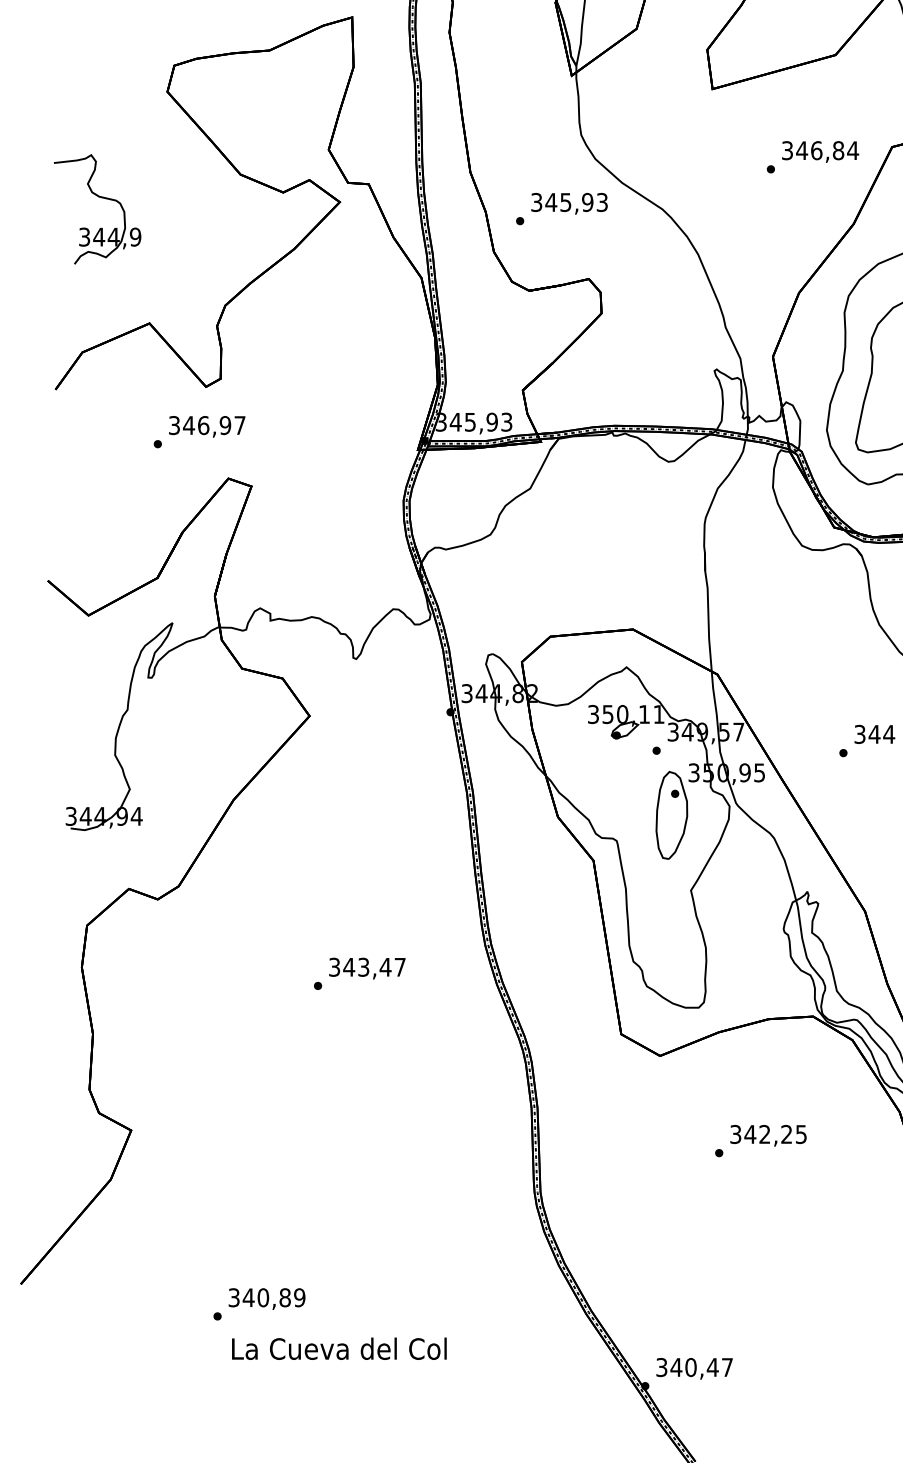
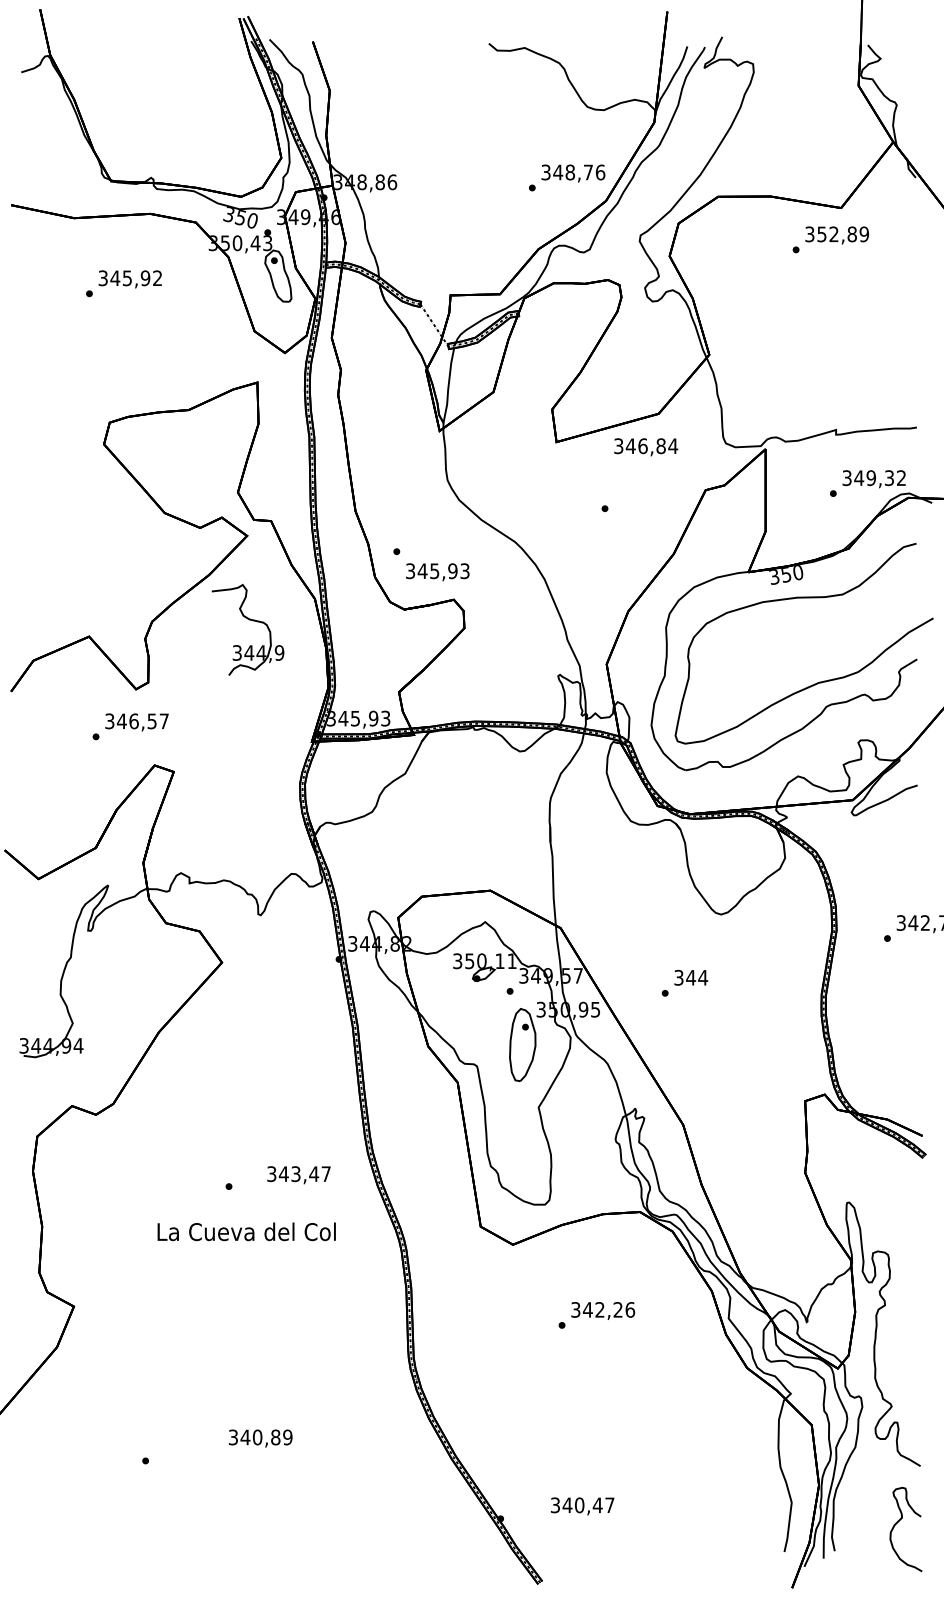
text: (820, 152) -> (646, 447), moved
part: (99, 198) -> (249, 620), moved
text: (569, 204) -> (437, 572), moved
text: (224, 424) -> (151, 720), 346,97 -> 346,57
text: (366, 968) -> (298, 1175), moved
text: (801, 1133) -> (630, 1309), 342,25 -> 342,26
text: (266, 1299) -> (260, 1438), moved
text: (339, 1348) -> (246, 1231), moved
text: (694, 1368) -> (582, 1506), moved

